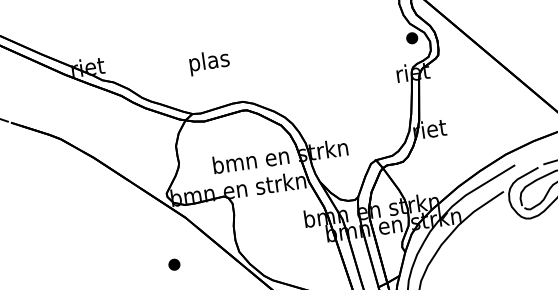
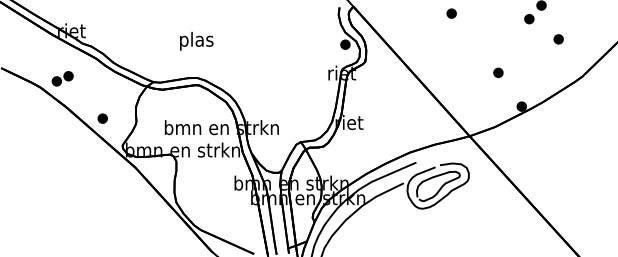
text: (209, 62) -> (196, 41), moved
part: (84, 124) -> (62, 78), added
part: (174, 264) -> (102, 118), moved

